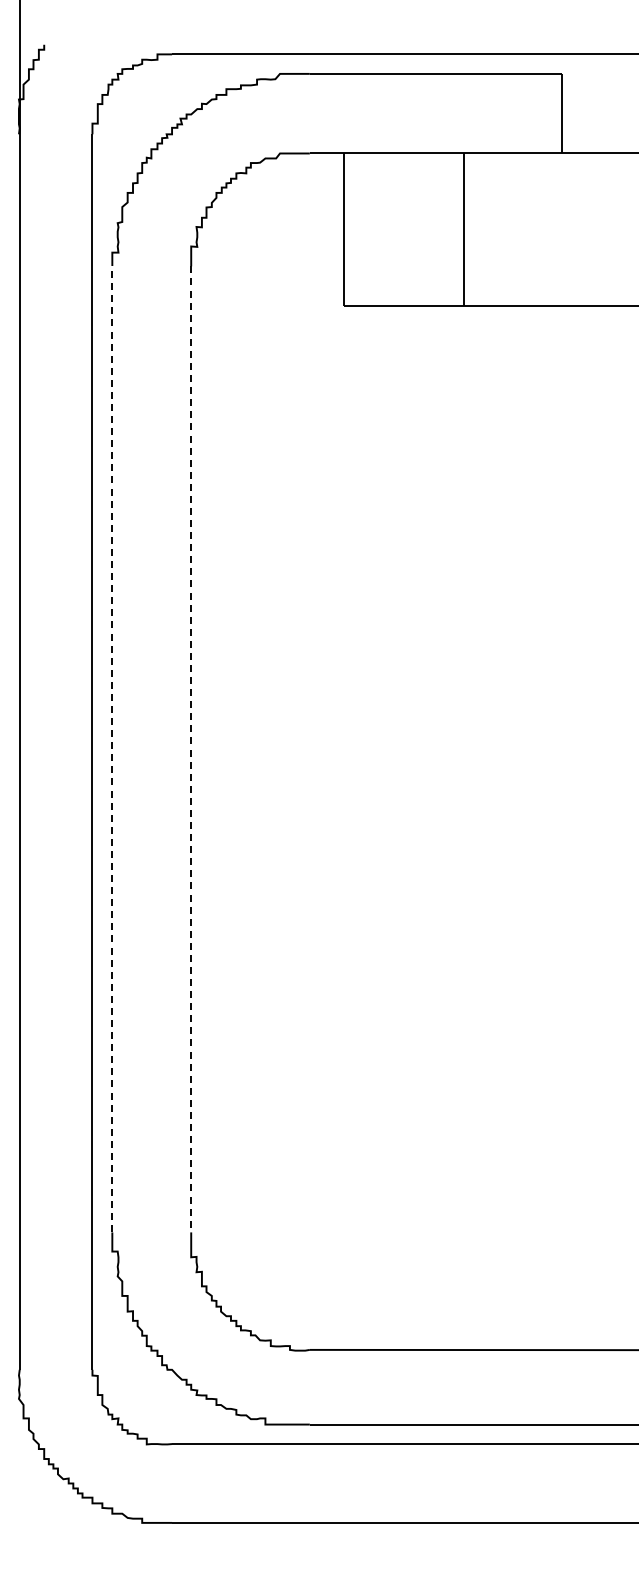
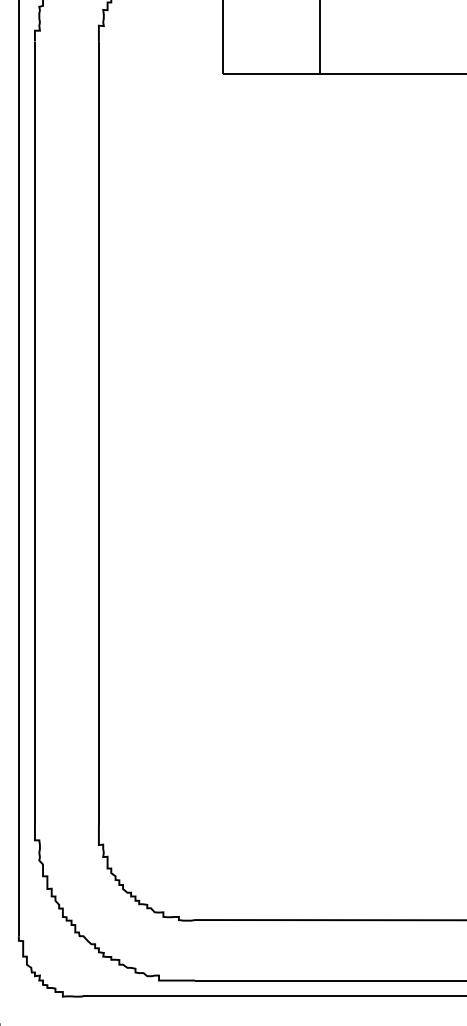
line: (112, 748) -> (35, 432), dashed -> solid
line: (191, 749) -> (99, 433), dashed -> solid

